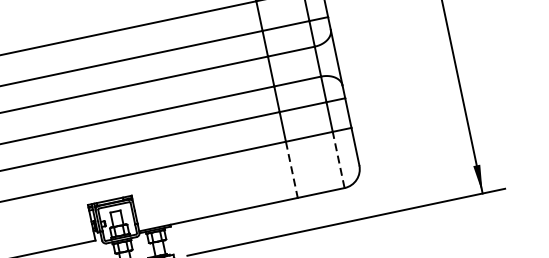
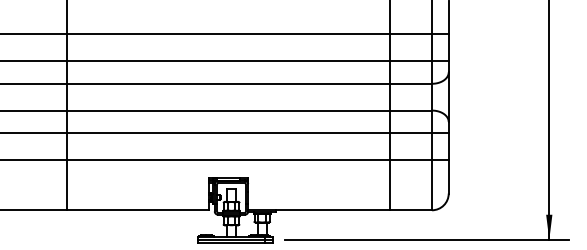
line: (337, 159) -> (431, 184), dashed -> solid
line: (292, 170) -> (390, 185), dashed -> solid

